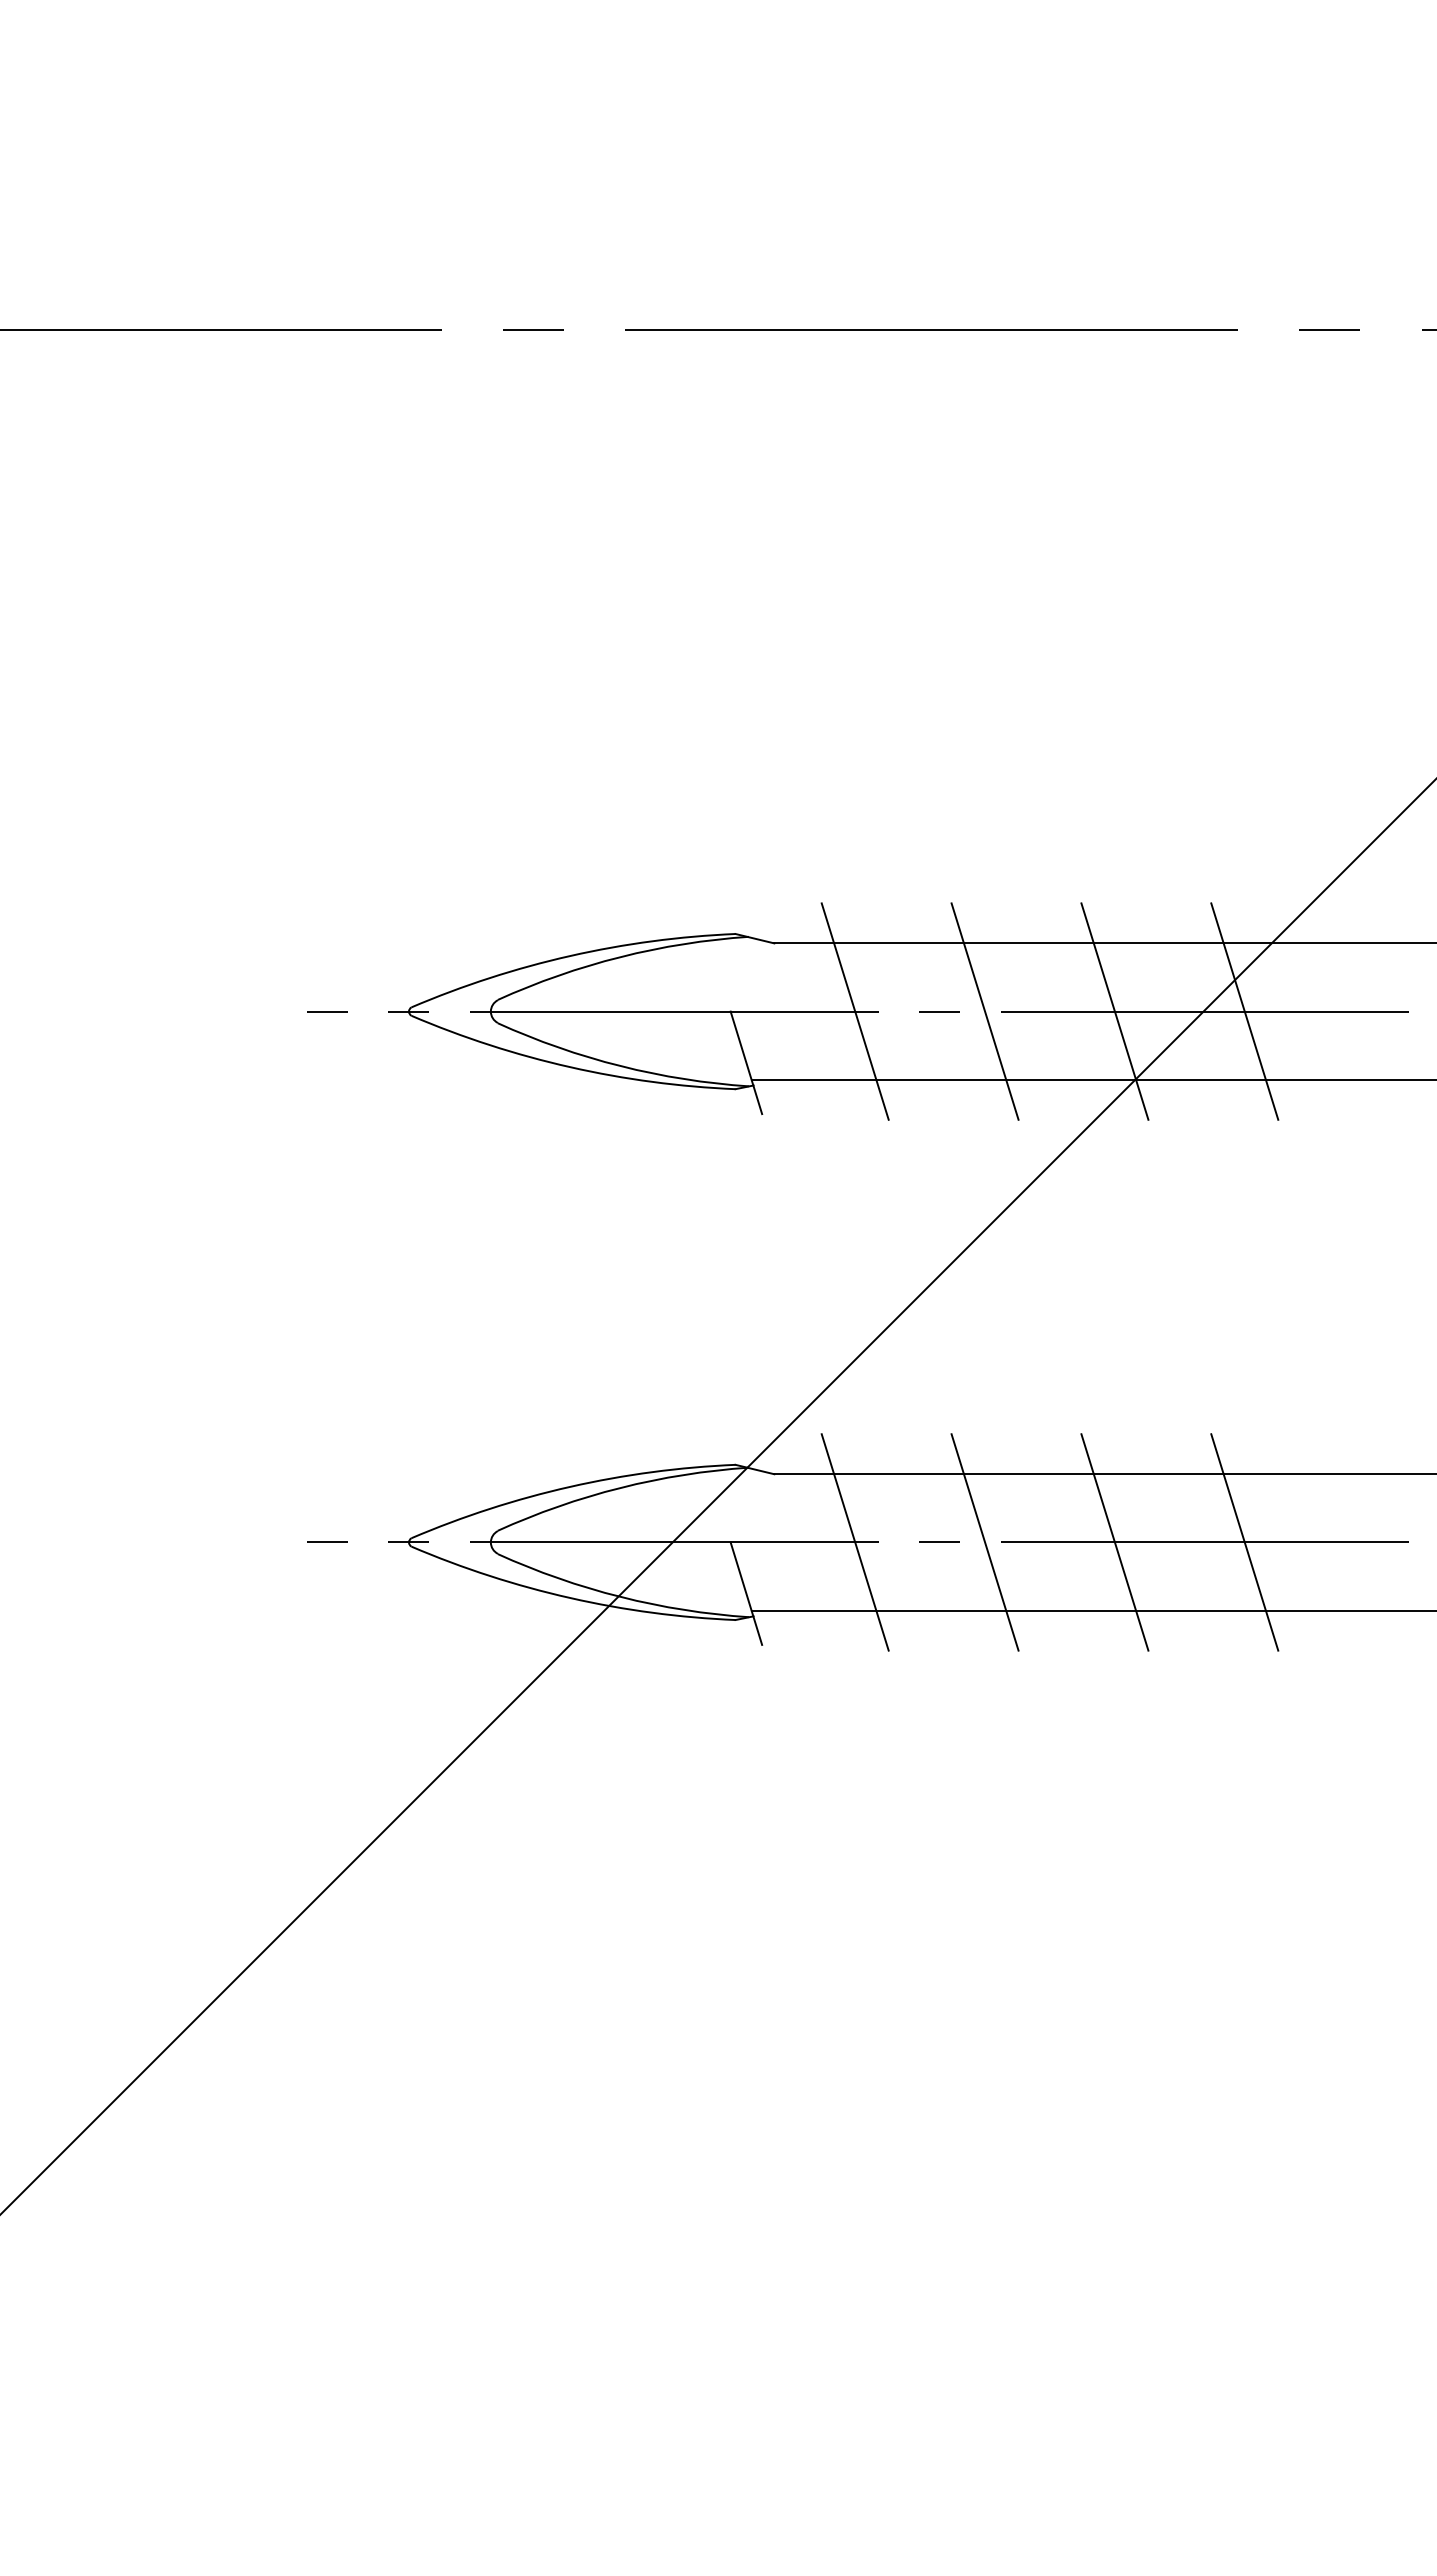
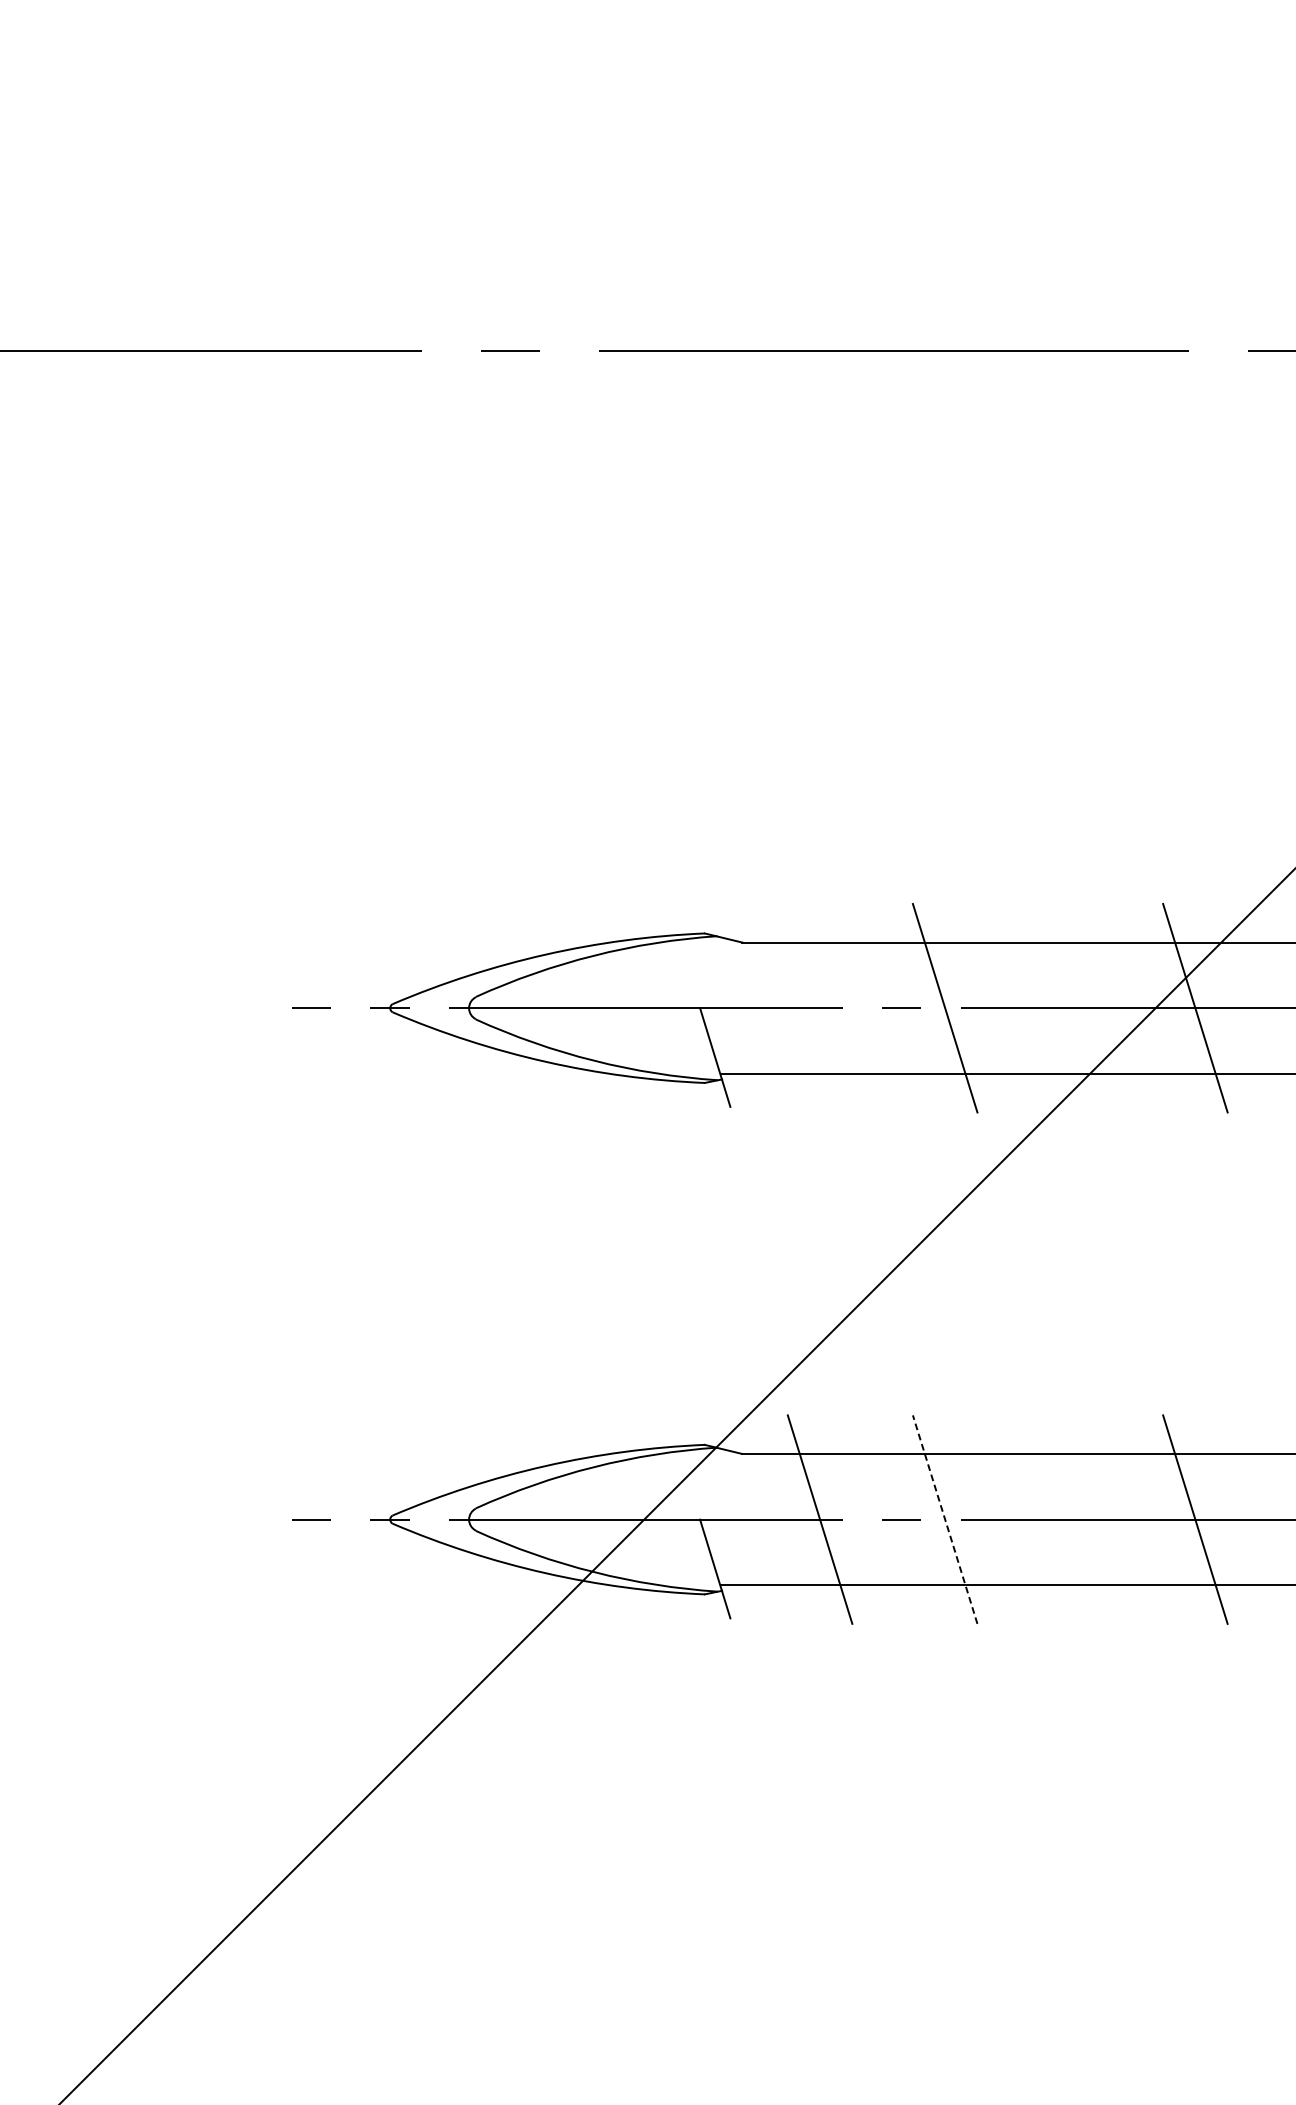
line: (854, 1011) -> (819, 1008), removed
line: (1114, 1011) -> (1069, 1008), removed
line: (984, 1541) -> (944, 1518), solid -> dashed
line: (1114, 1542) -> (1069, 1519), removed

